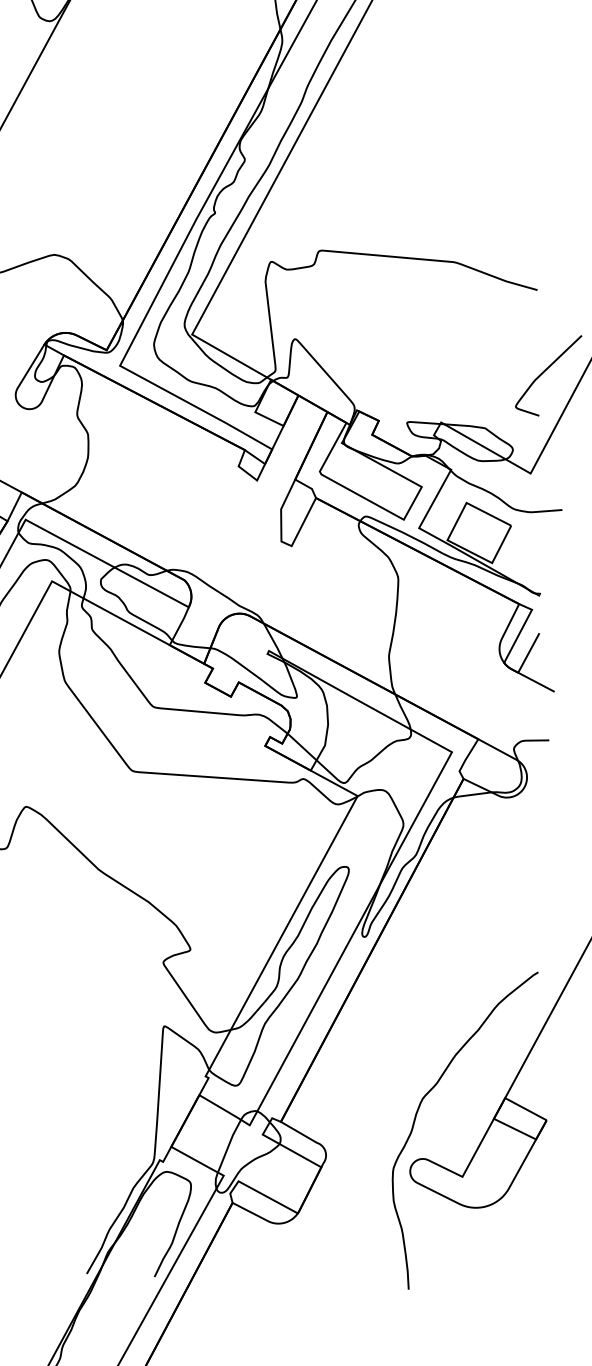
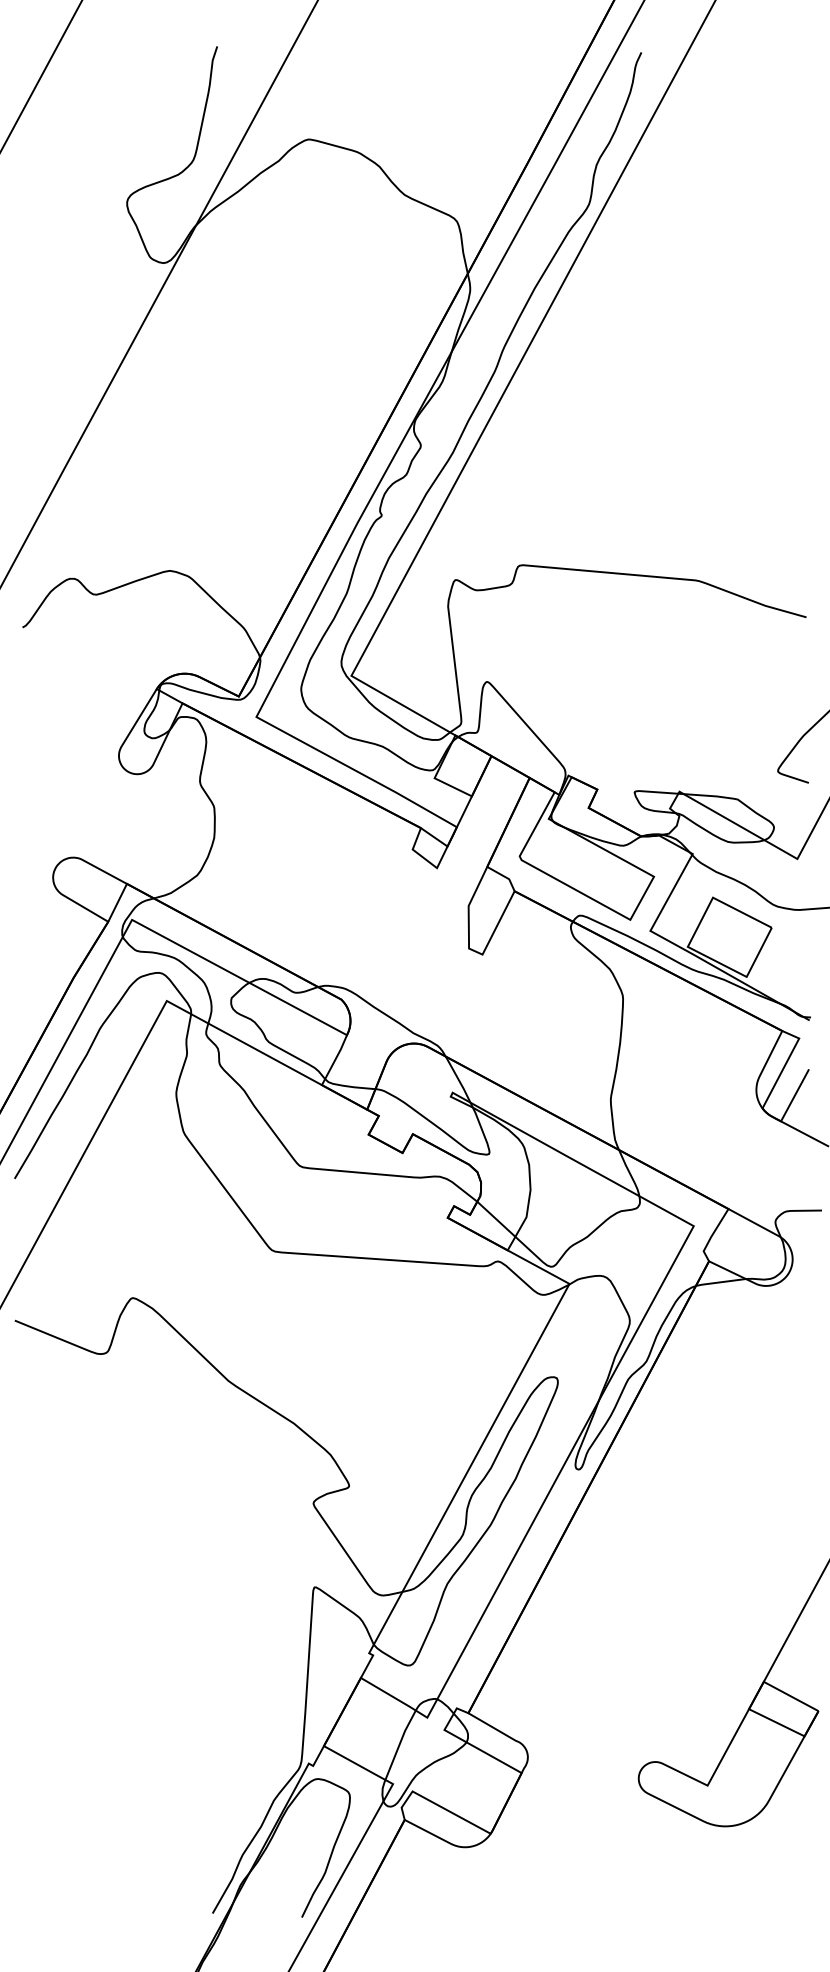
curve: (418, 1111) -> (649, 1699), removed

